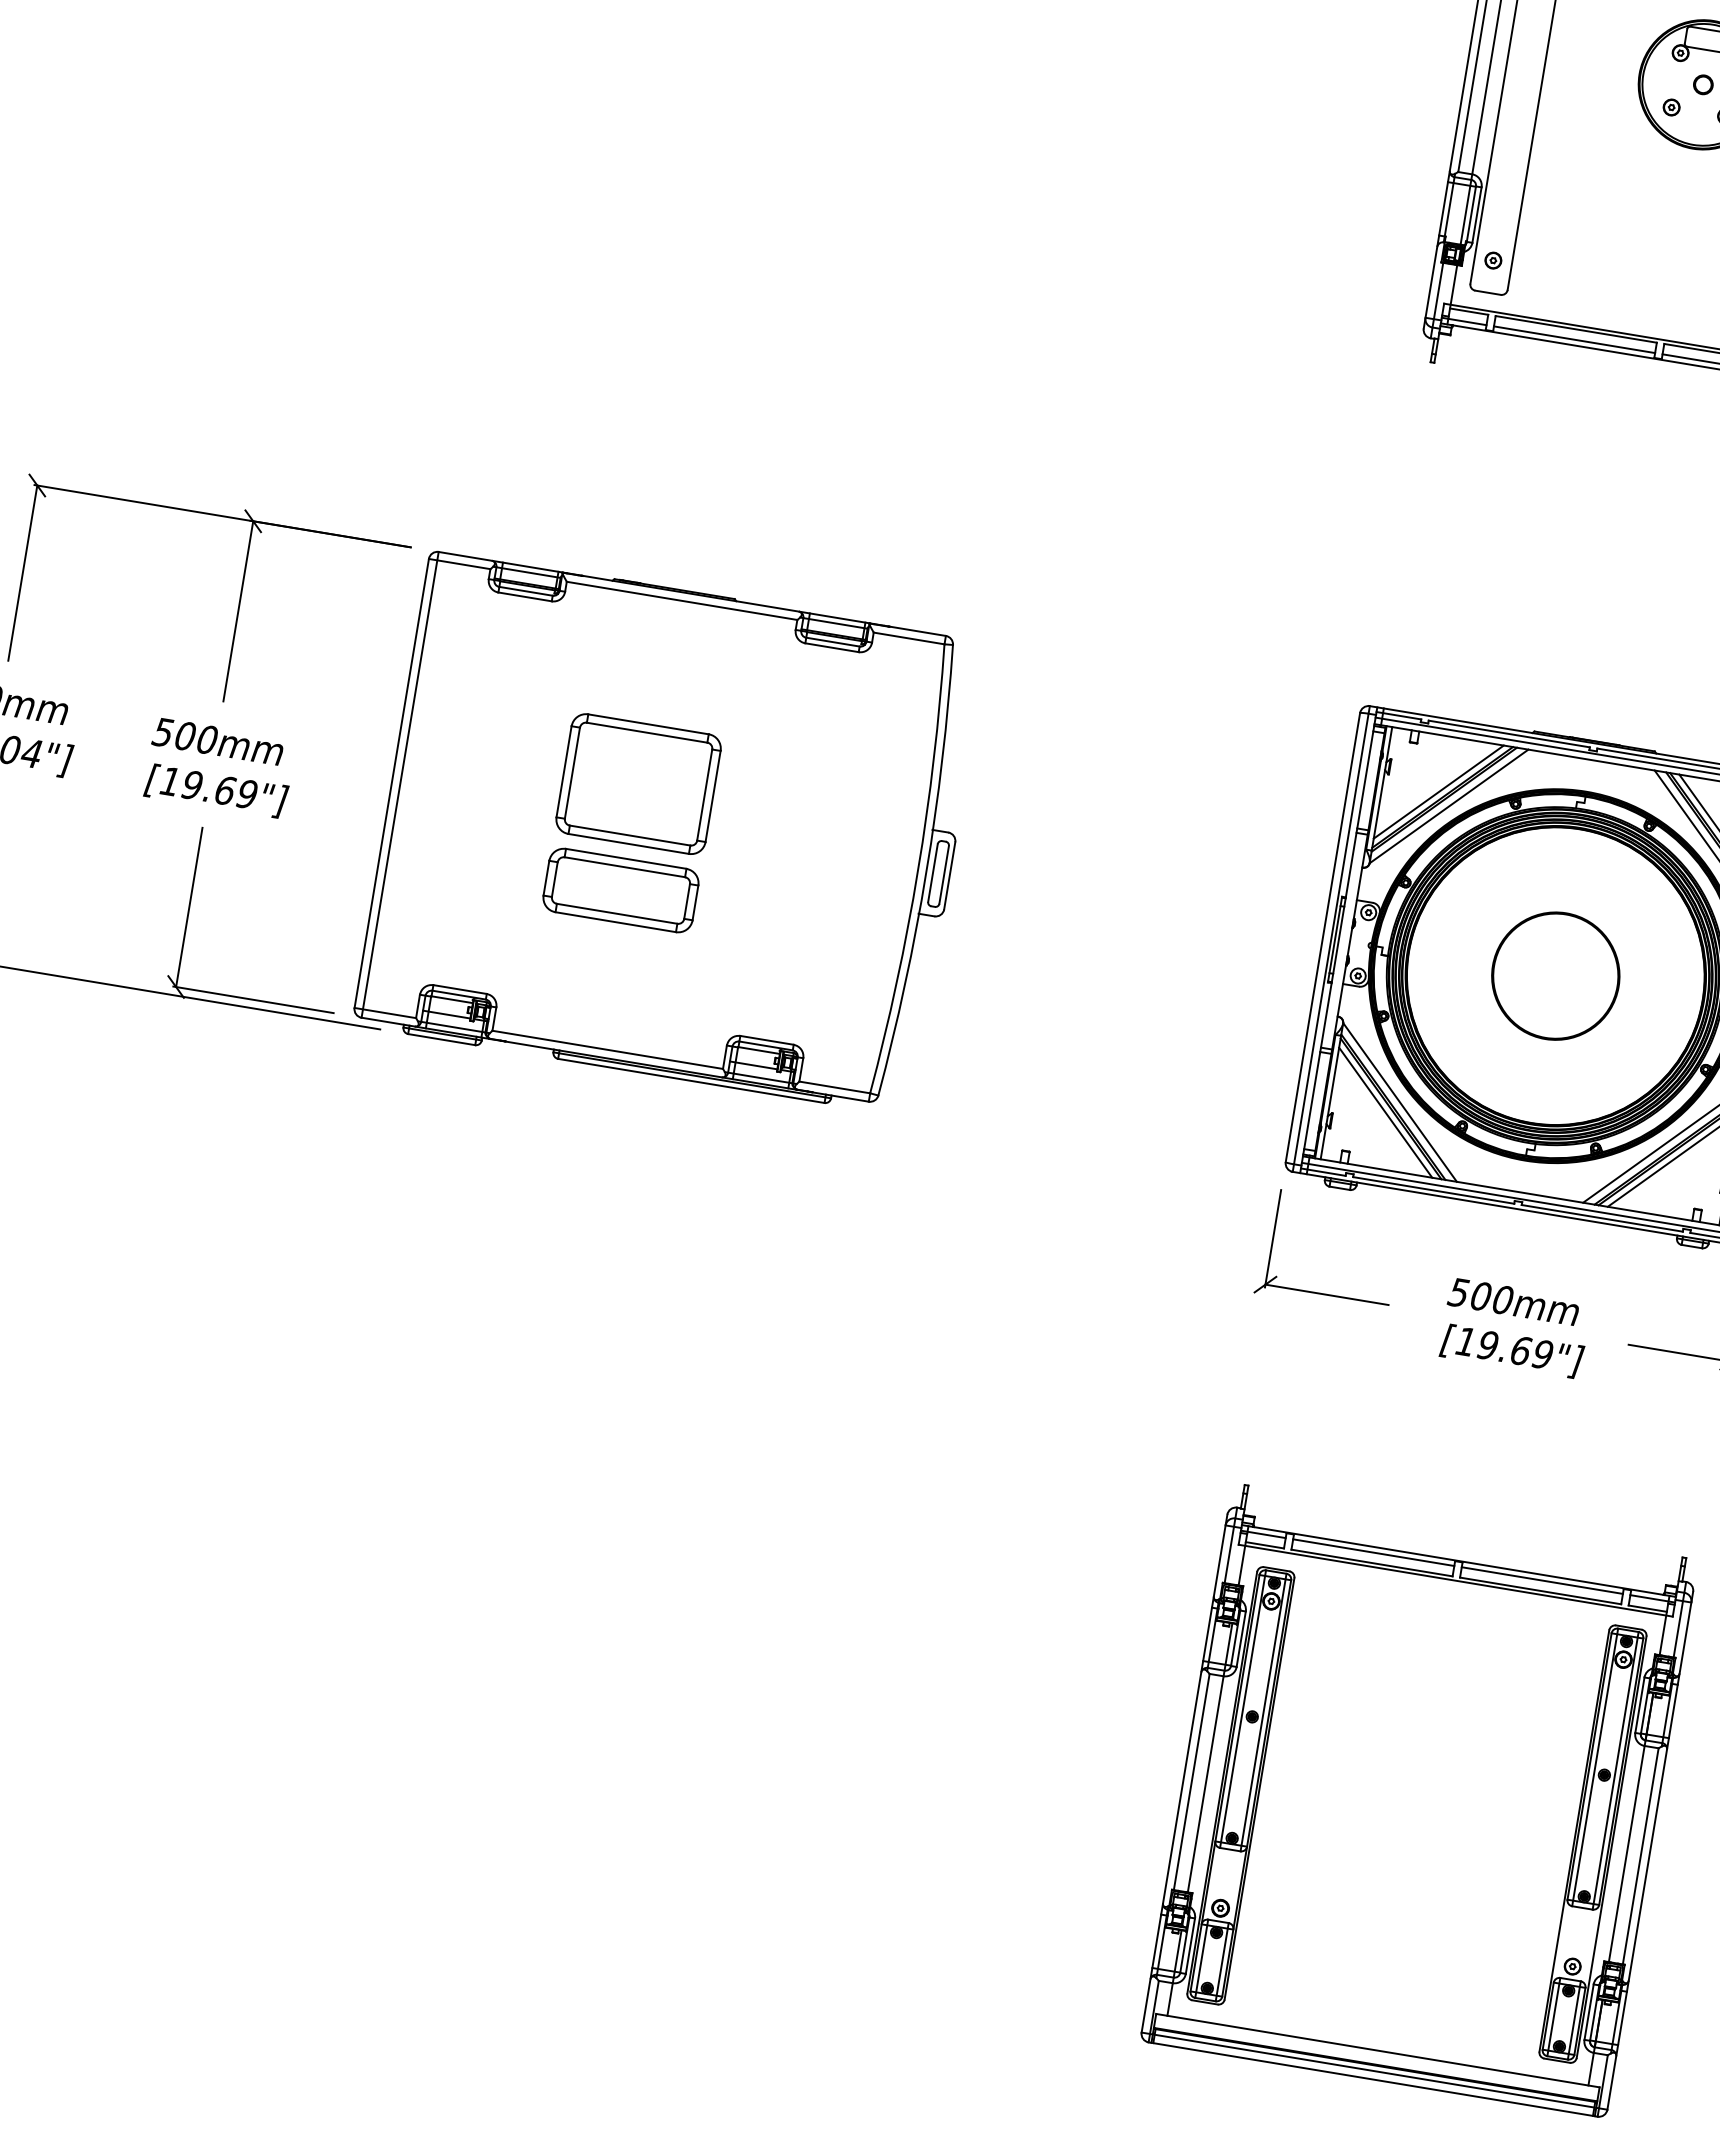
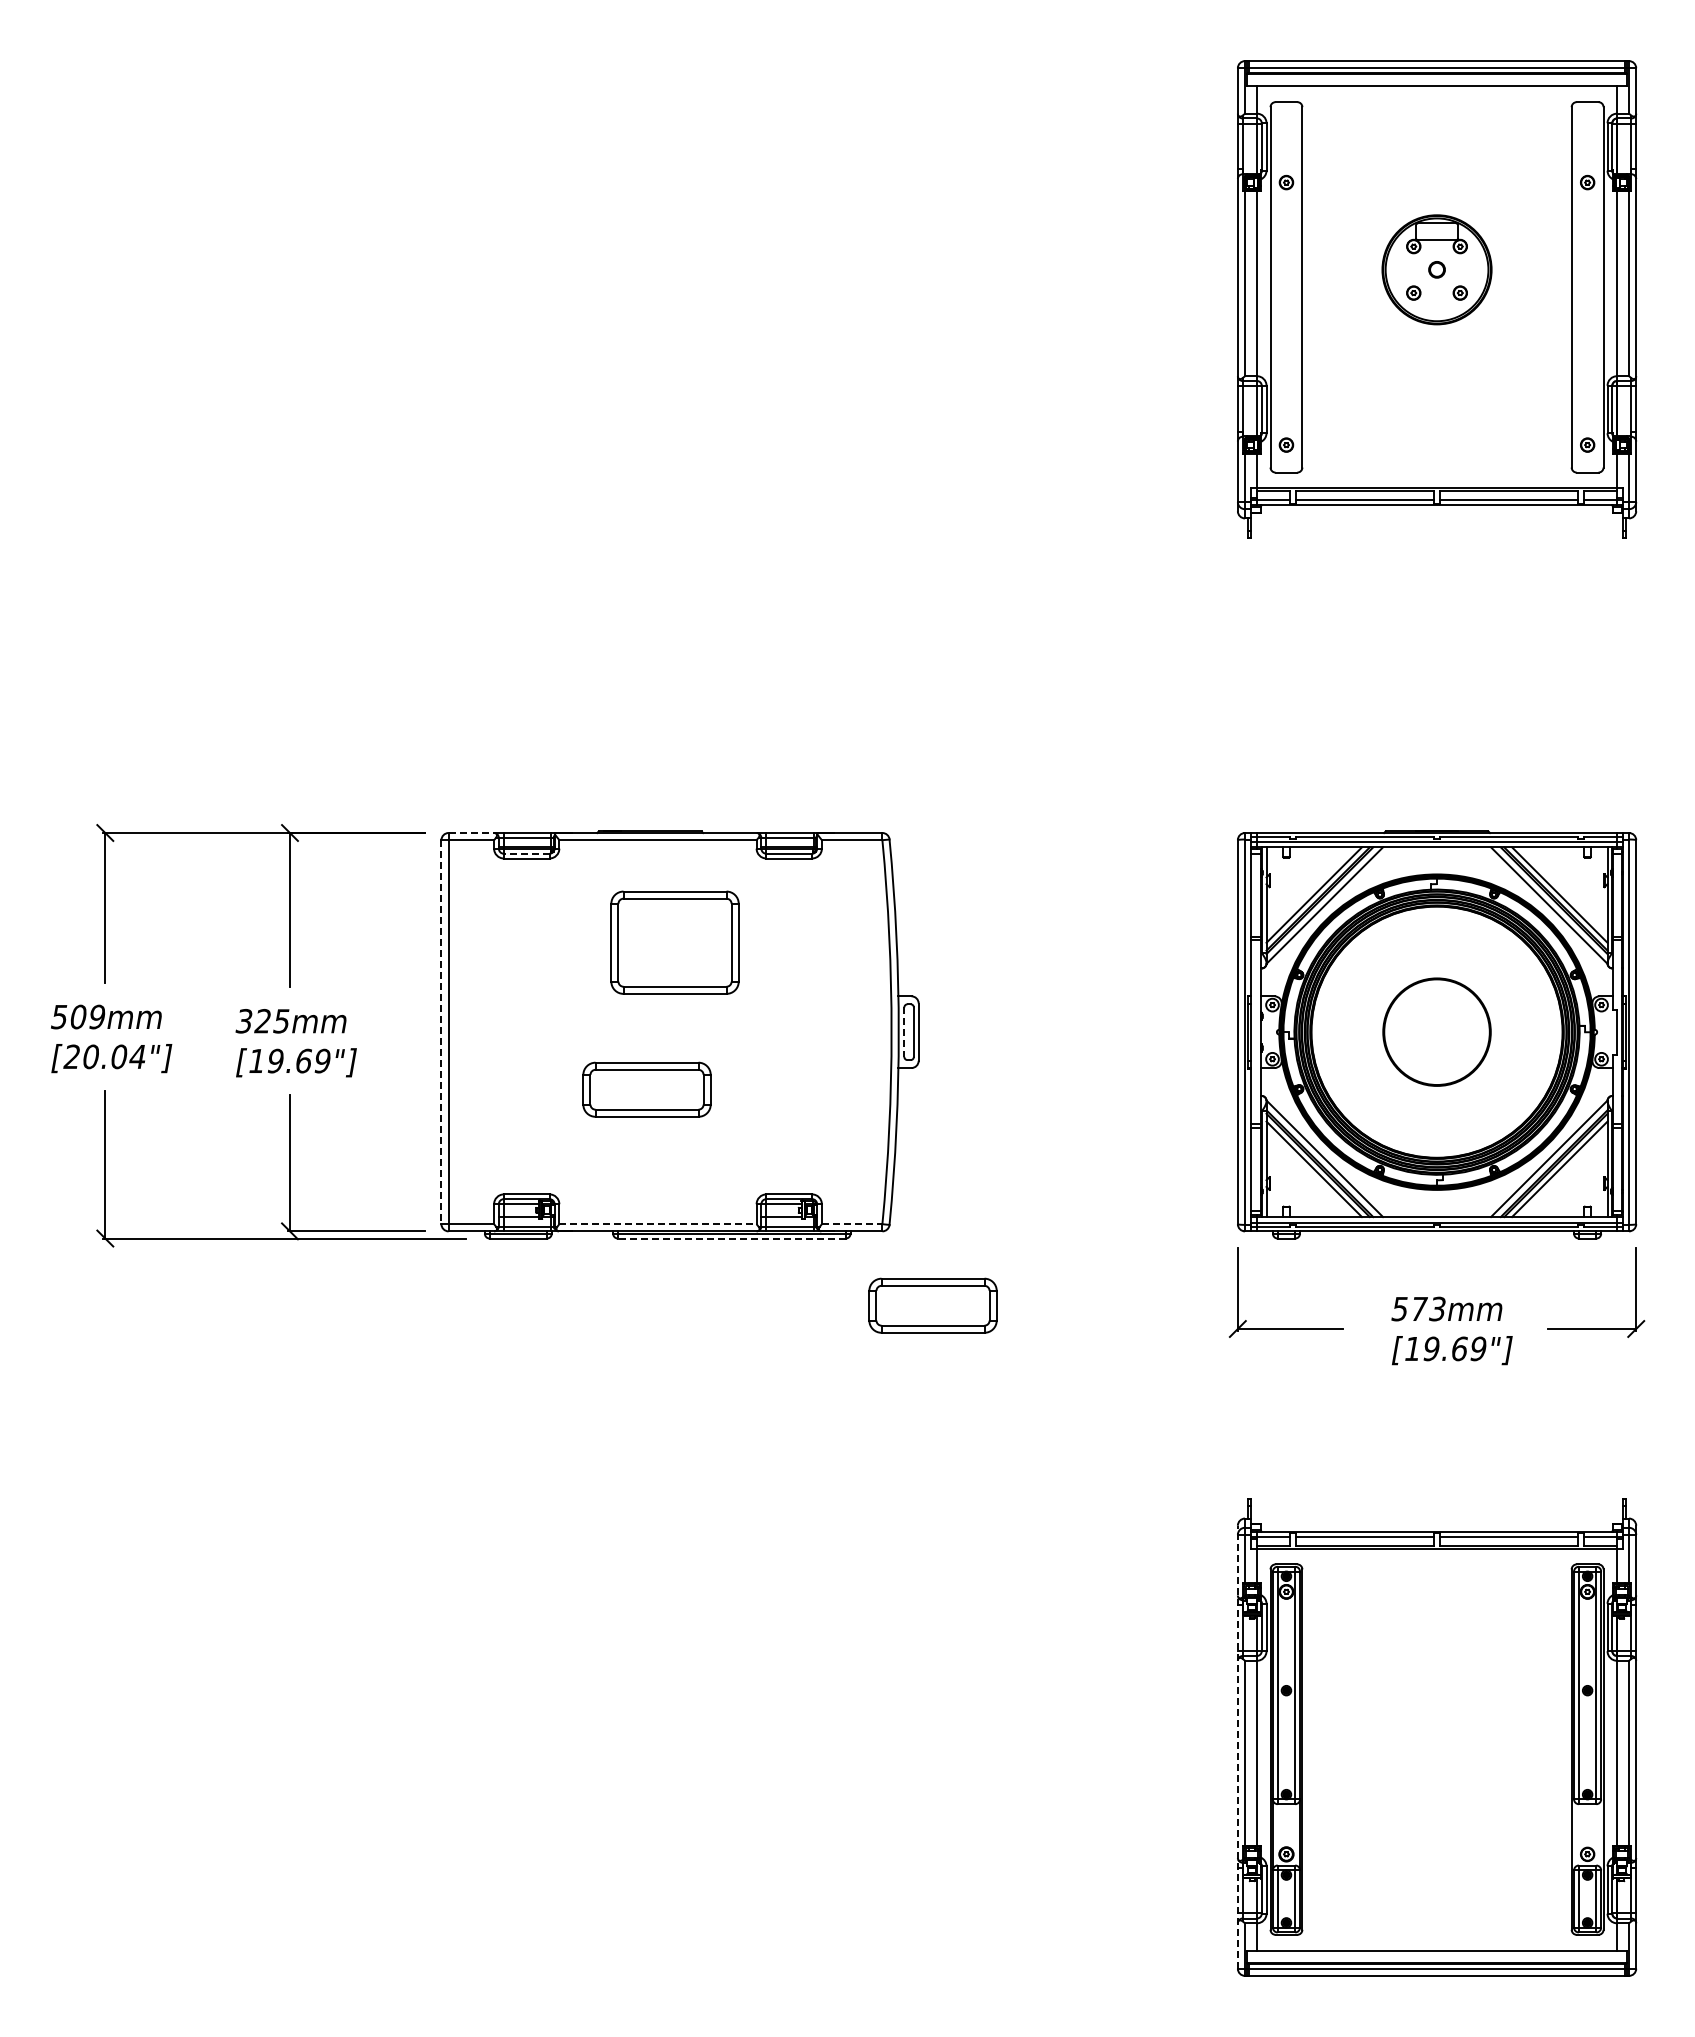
line: (465, 556) -> (471, 833), solid -> dashed
line: (525, 591) -> (526, 853), solid -> dashed
text: (185, 736) -> (263, 1021), 500mm -> 325mm
line: (391, 783) -> (441, 1032), solid -> dashed
part: (638, 783) -> (674, 942), moved
line: (933, 873) -> (904, 1032), solid -> dashed
line: (607, 1050) -> (657, 1224), solid -> dashed
line: (690, 1080) -> (731, 1238), solid -> dashed
line: (835, 1087) -> (852, 1224), solid -> dashed
part: (912, 1198) -> (932, 1305), added
text: (1492, 1297) -> (1428, 1308), 500mm -> 573mm
line: (1184, 1772) -> (1237, 1746), solid -> dashed

